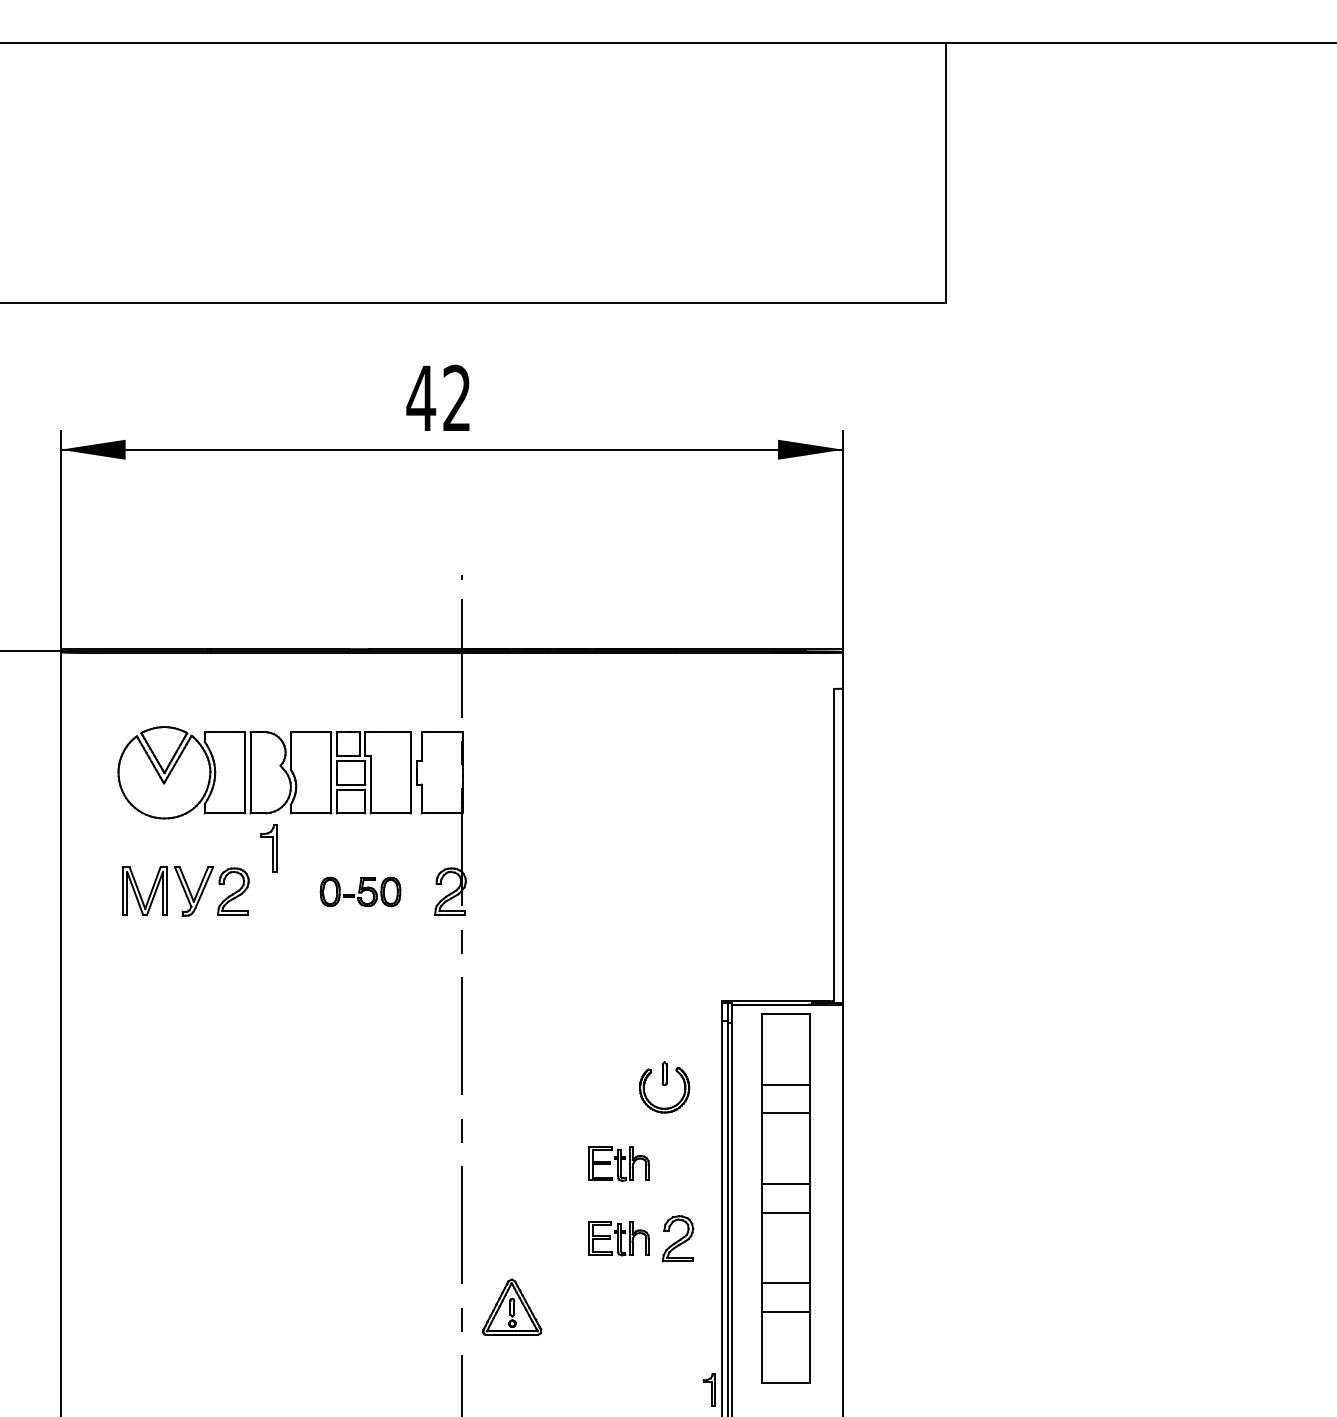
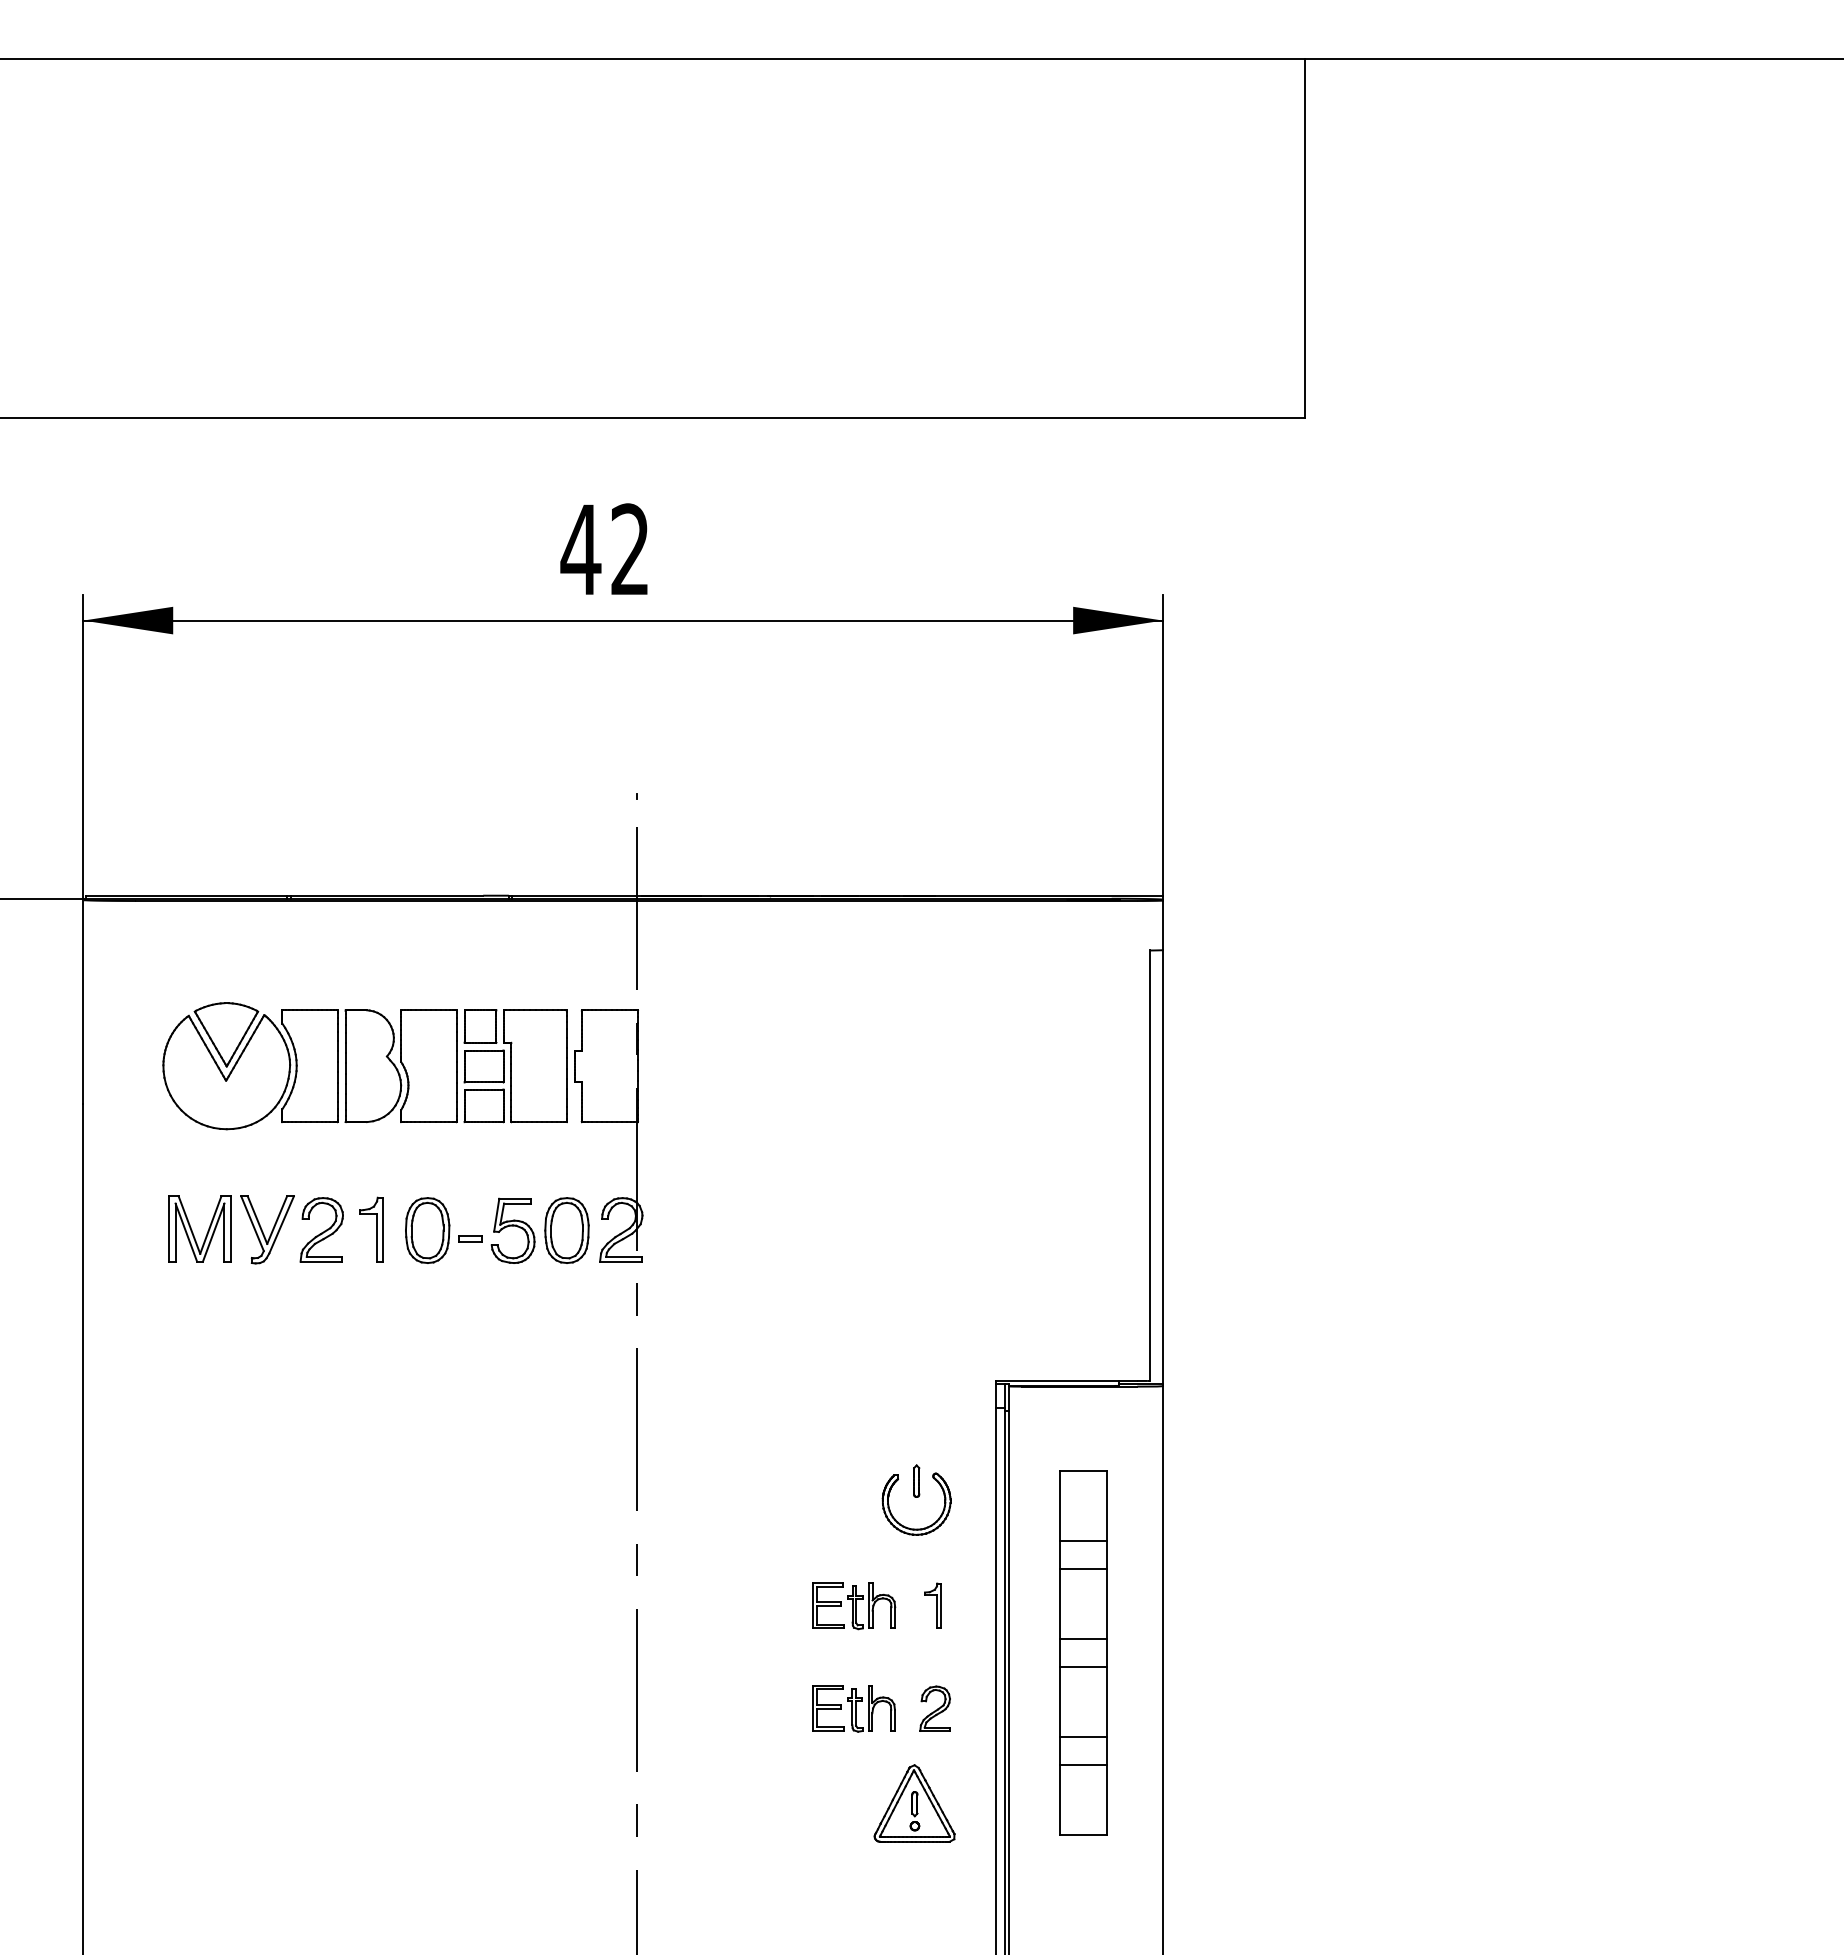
part: (268, 848) -> (370, 1229), moved
part: (360, 891) -> (497, 1229), size x1.67
part: (785, 1197) -> (1083, 1652), size x0.71
part: (677, 1238) -> (934, 1708), size x0.71
part: (512, 1306) -> (915, 1802), moved
part: (708, 1389) -> (931, 1605), moved

